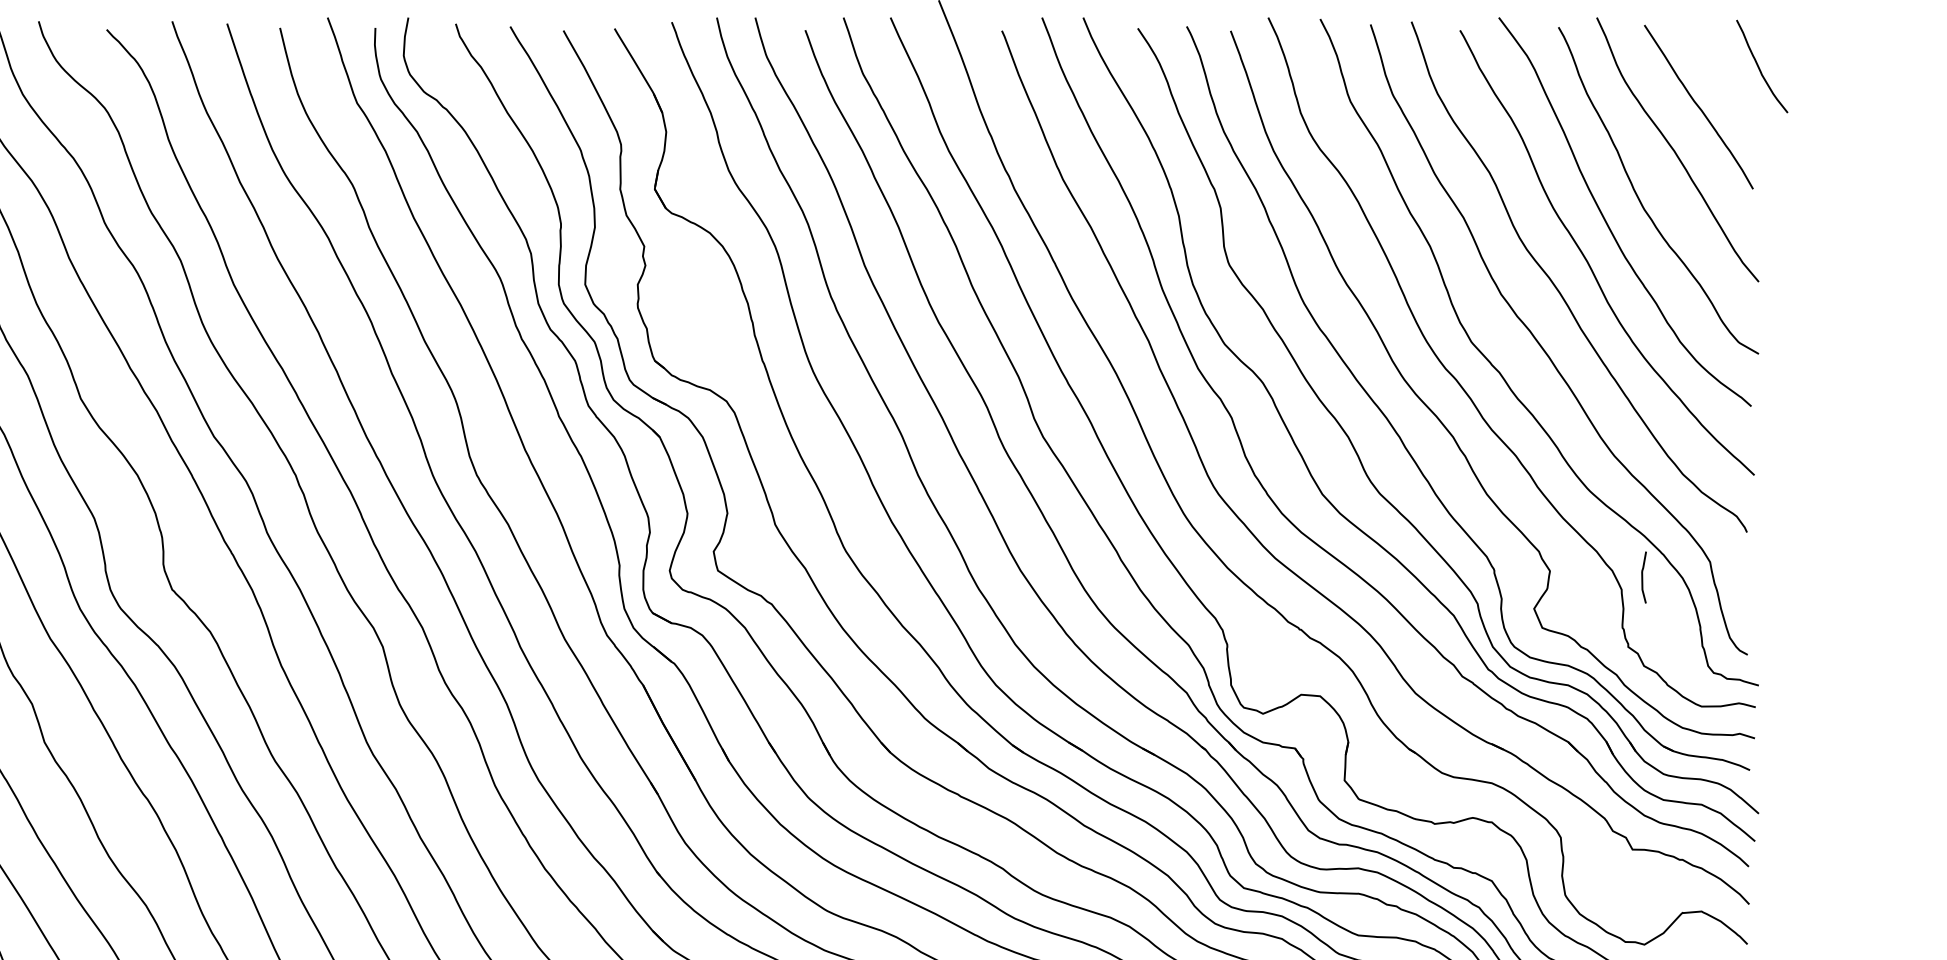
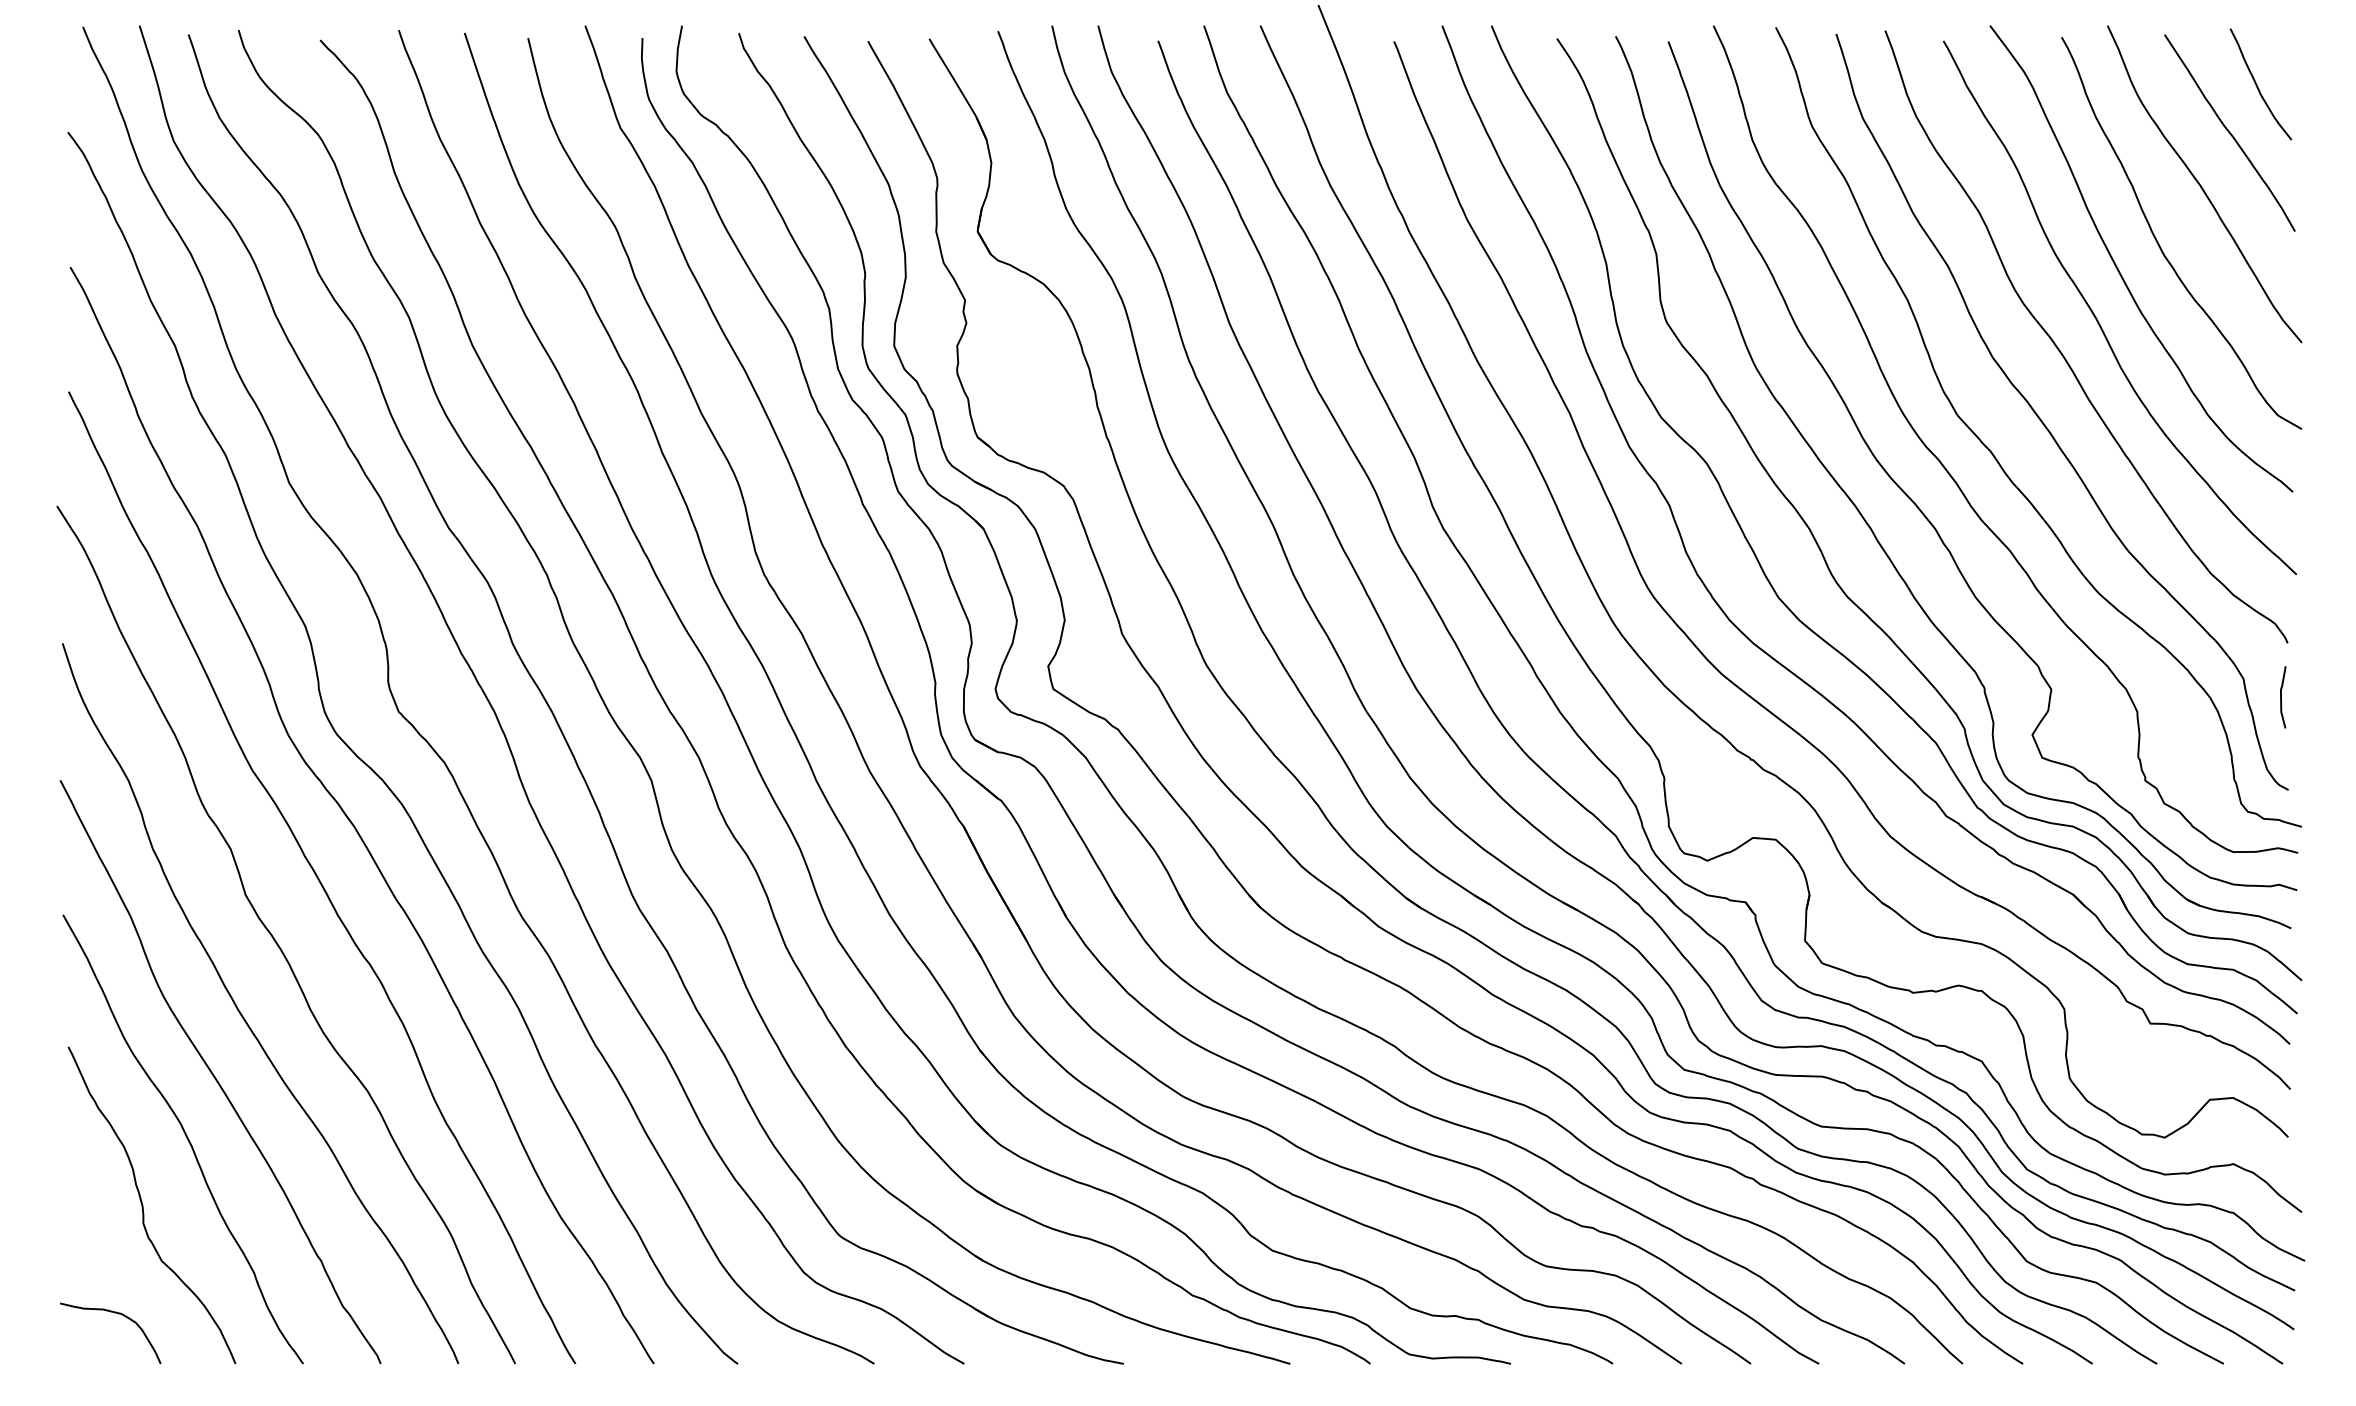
curve: (1760, 68) -> (2258, 86), moved
curve: (1642, 577) -> (2281, 697), moved

